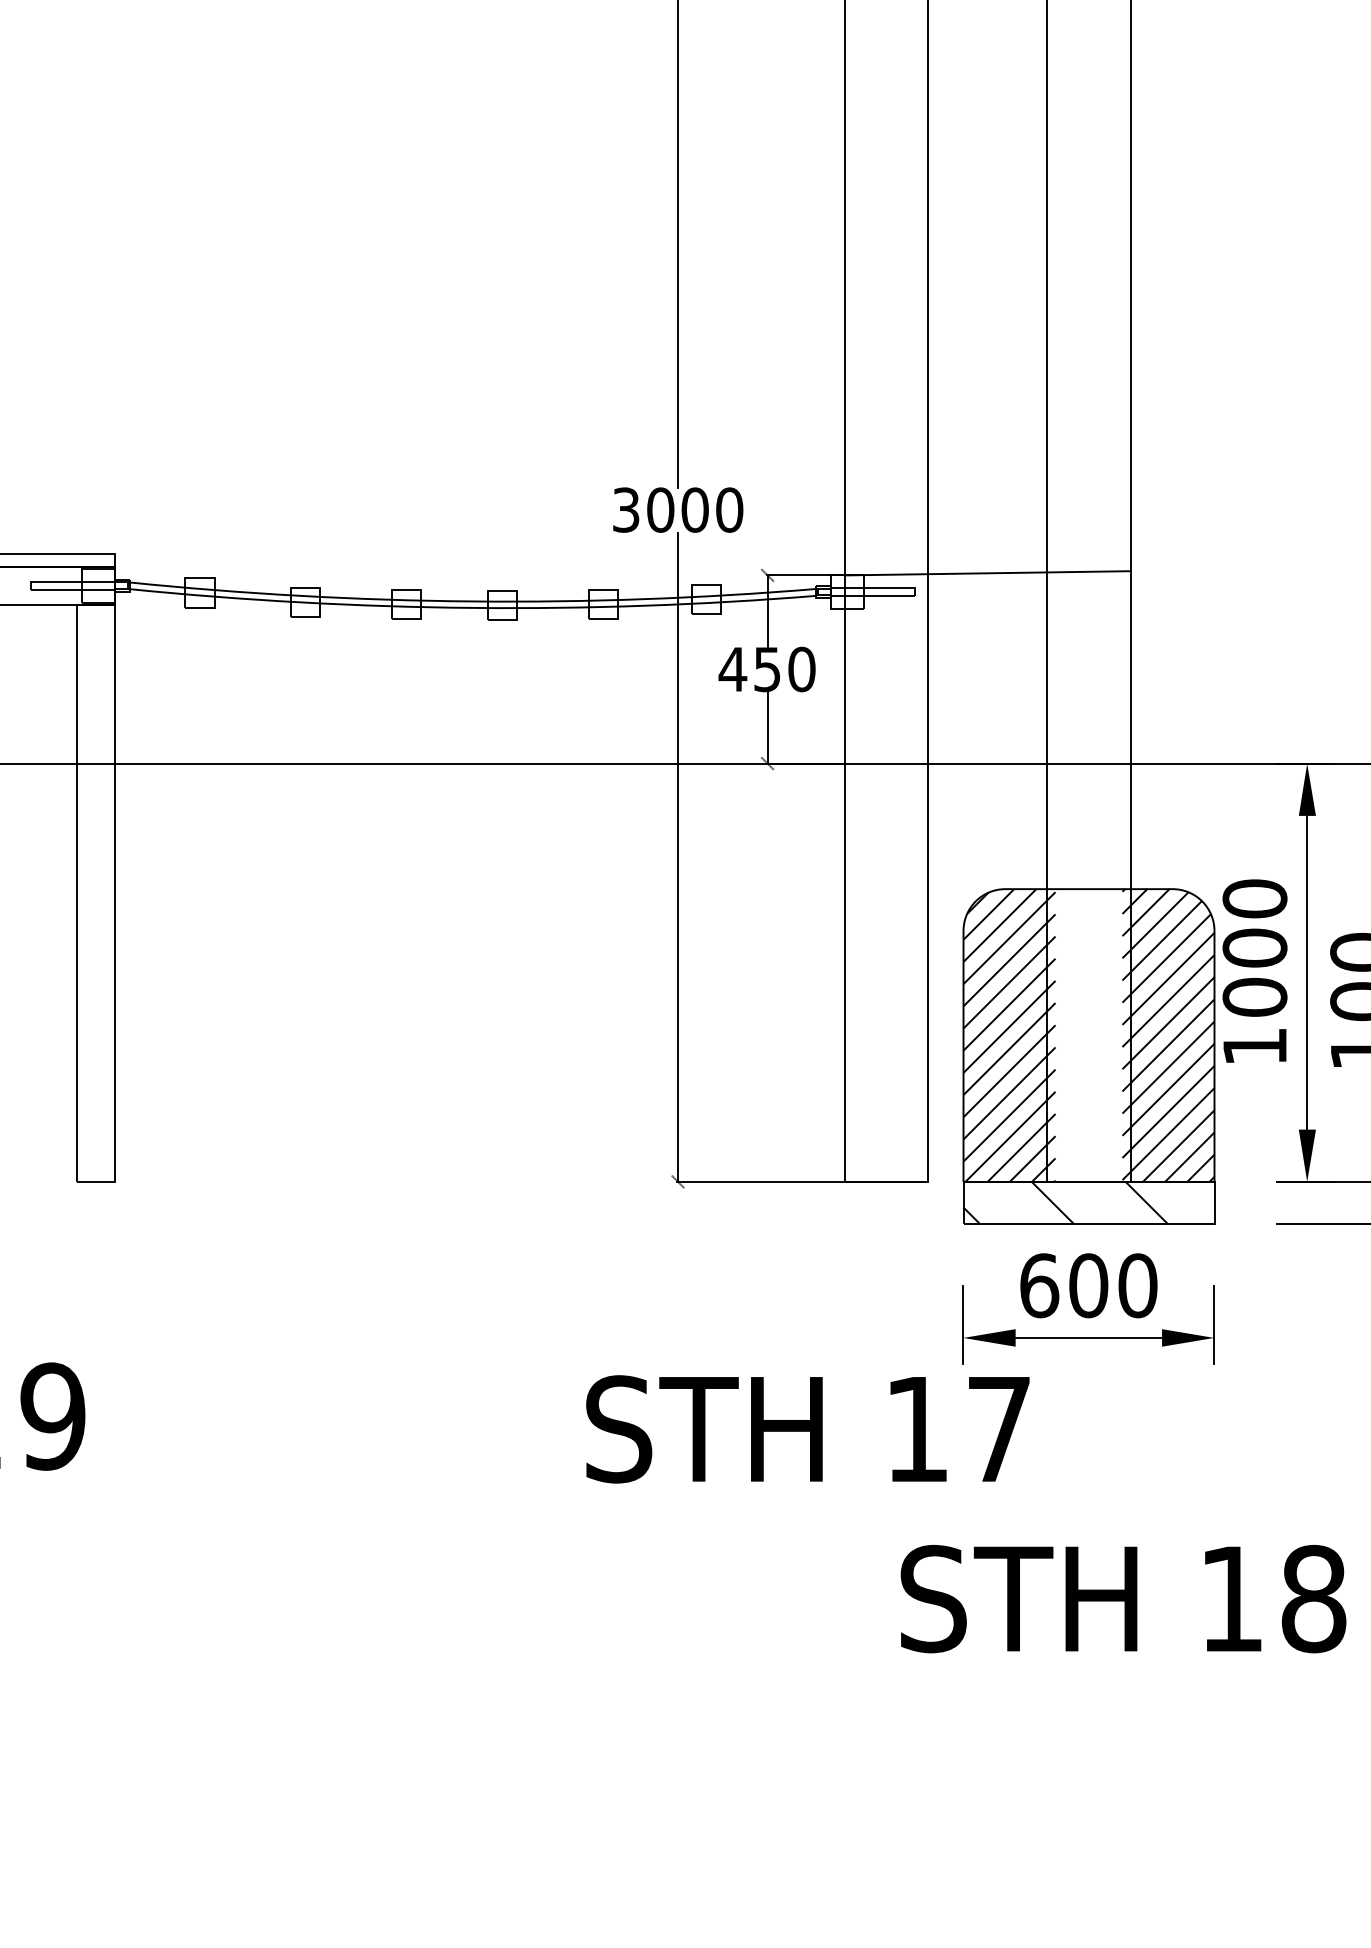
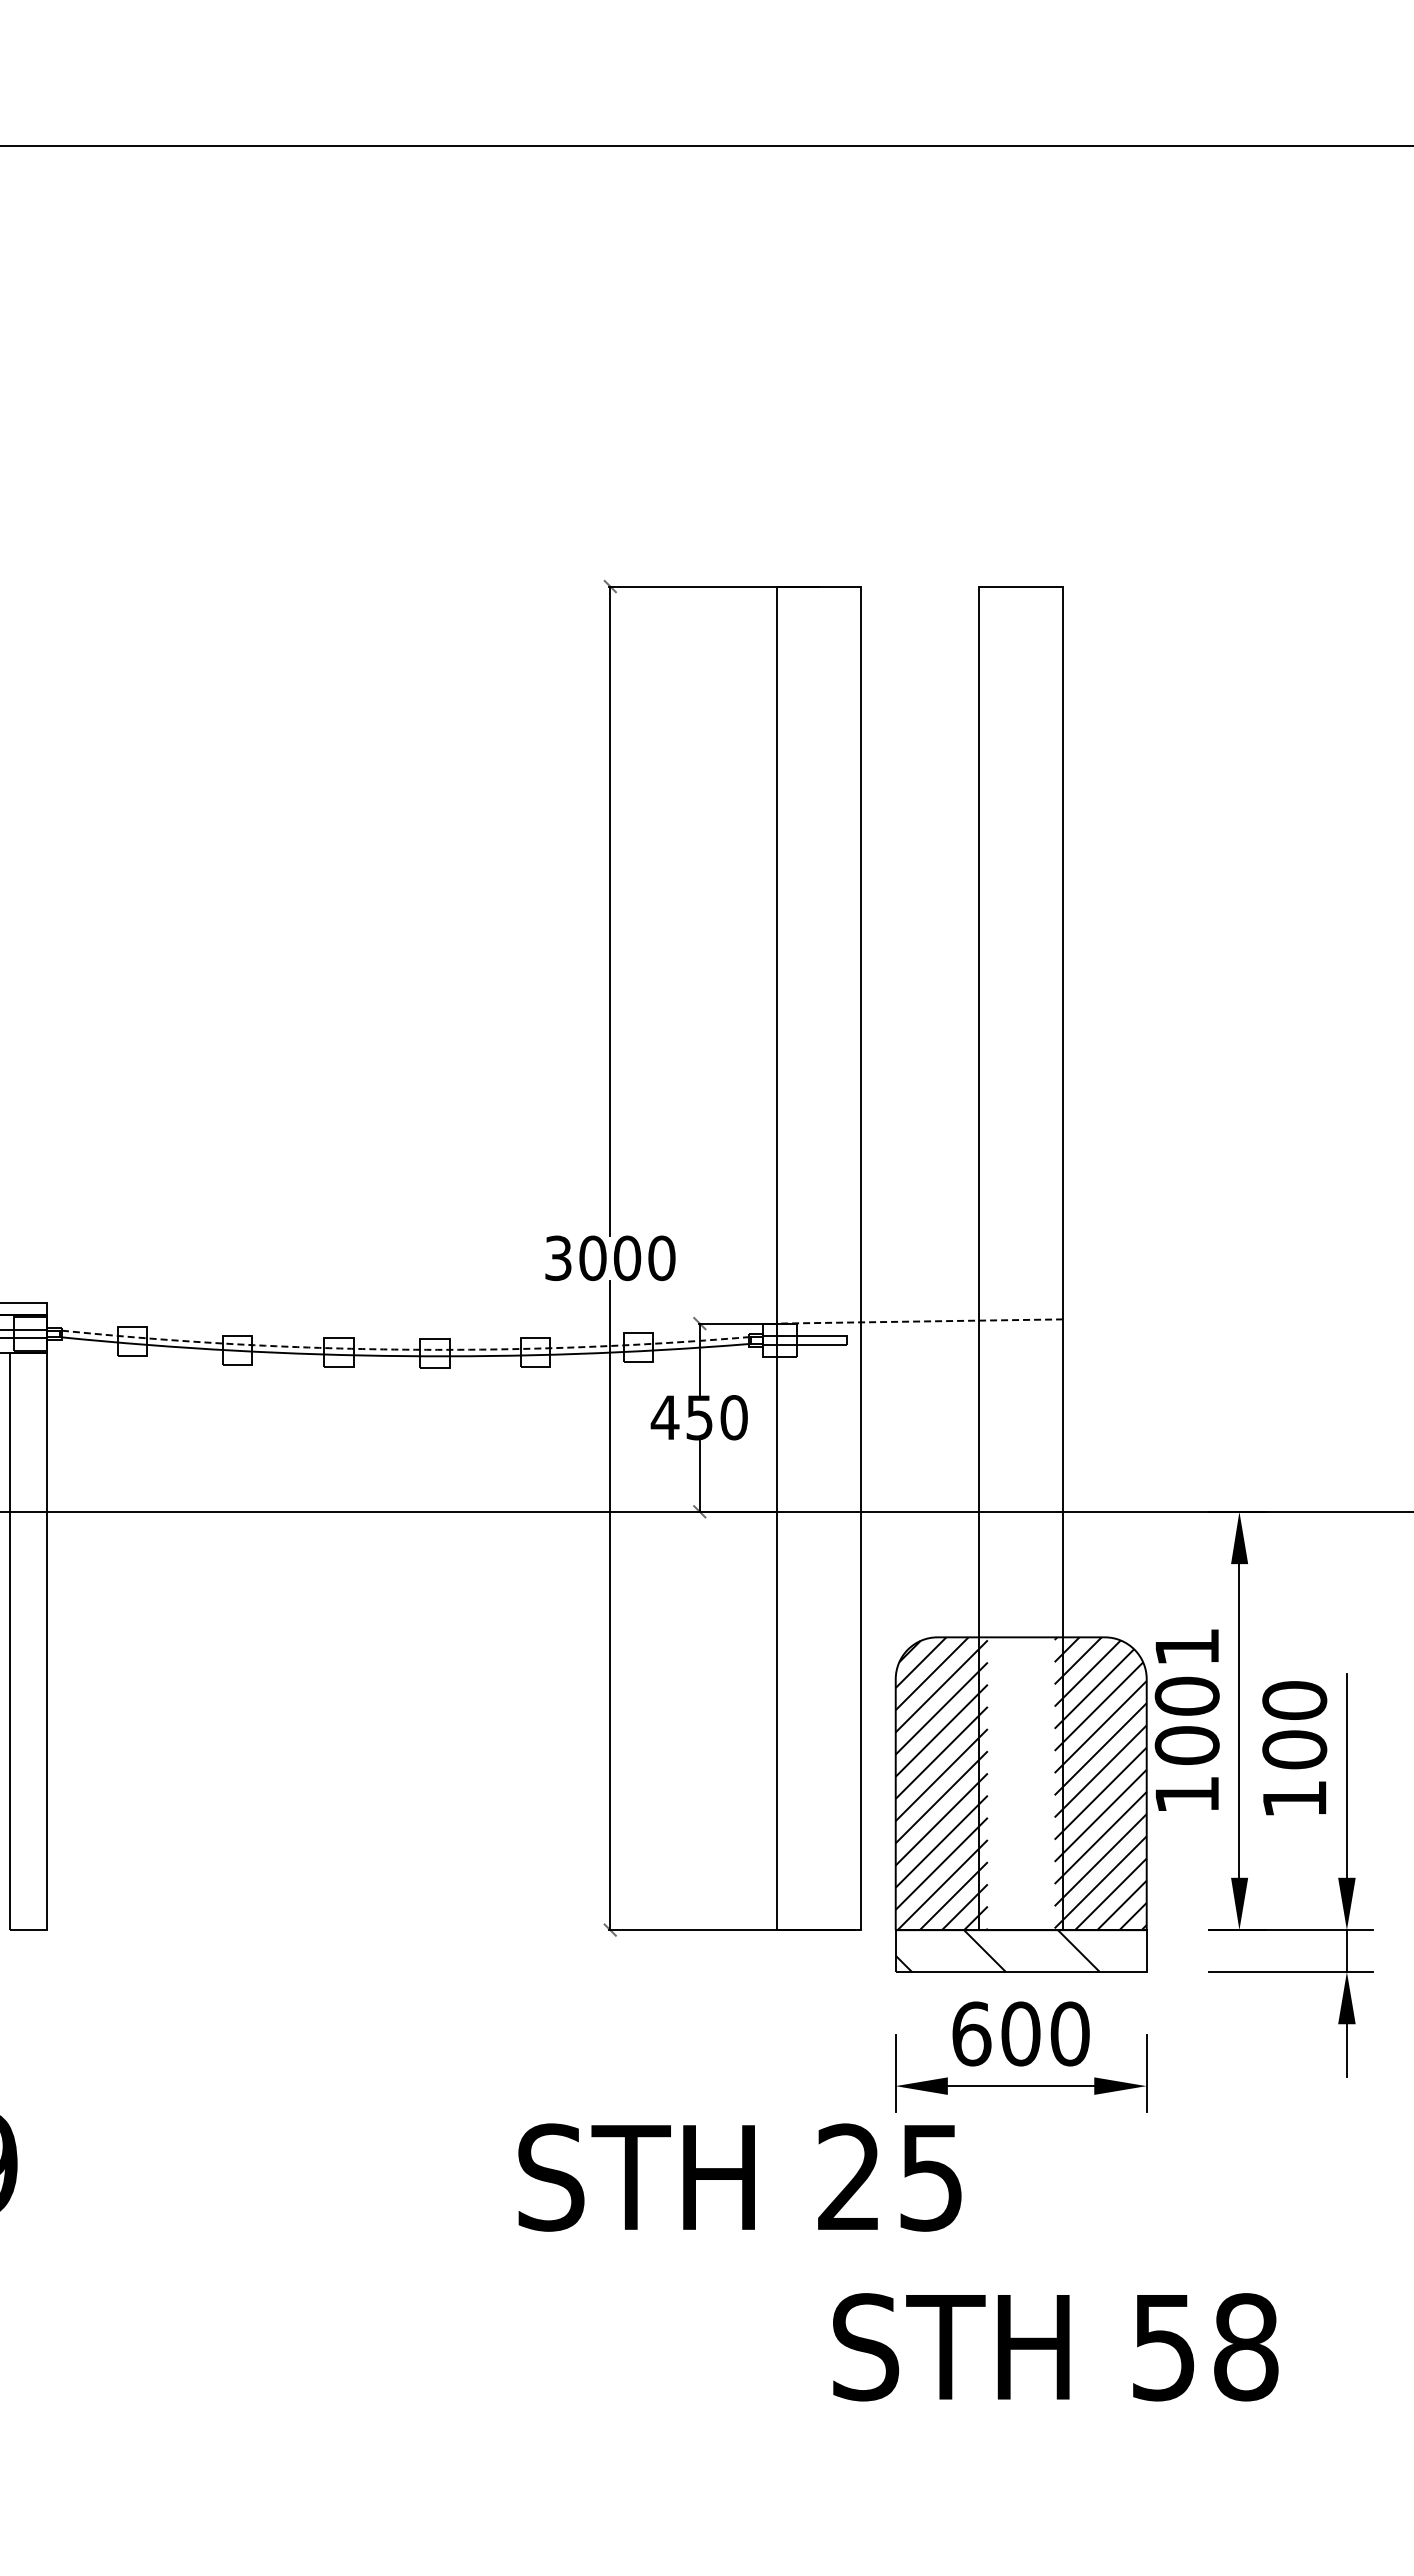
line: (987, 573) -> (919, 1321), solid -> dashed
arc: (473, 601) -> (405, 1349), solid -> dashed
text: (1254, 898) -> (1186, 1646), 1000 -> 1001
text: (957, 1429) -> (889, 2177), 17 -> 25
text: (1231, 1600) -> (1163, 2348), 18 -> 58

